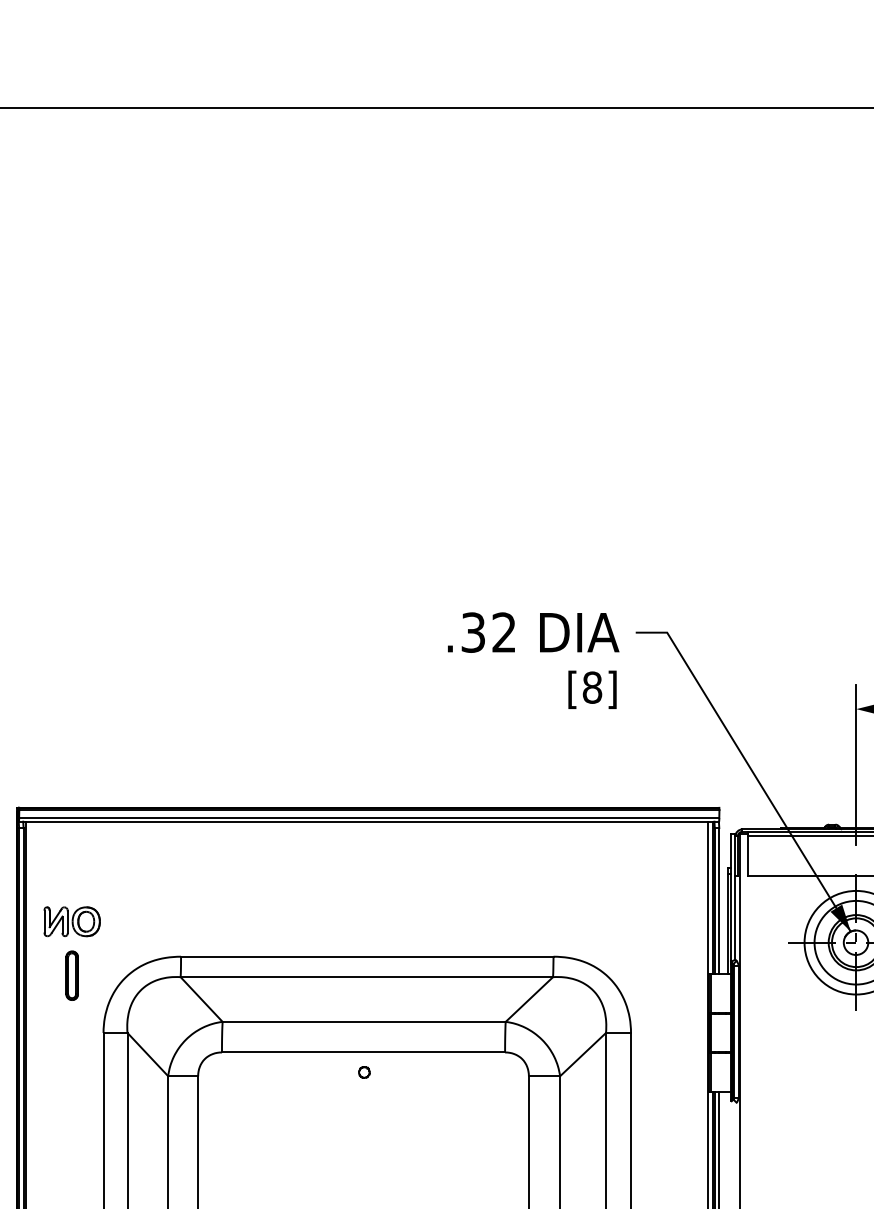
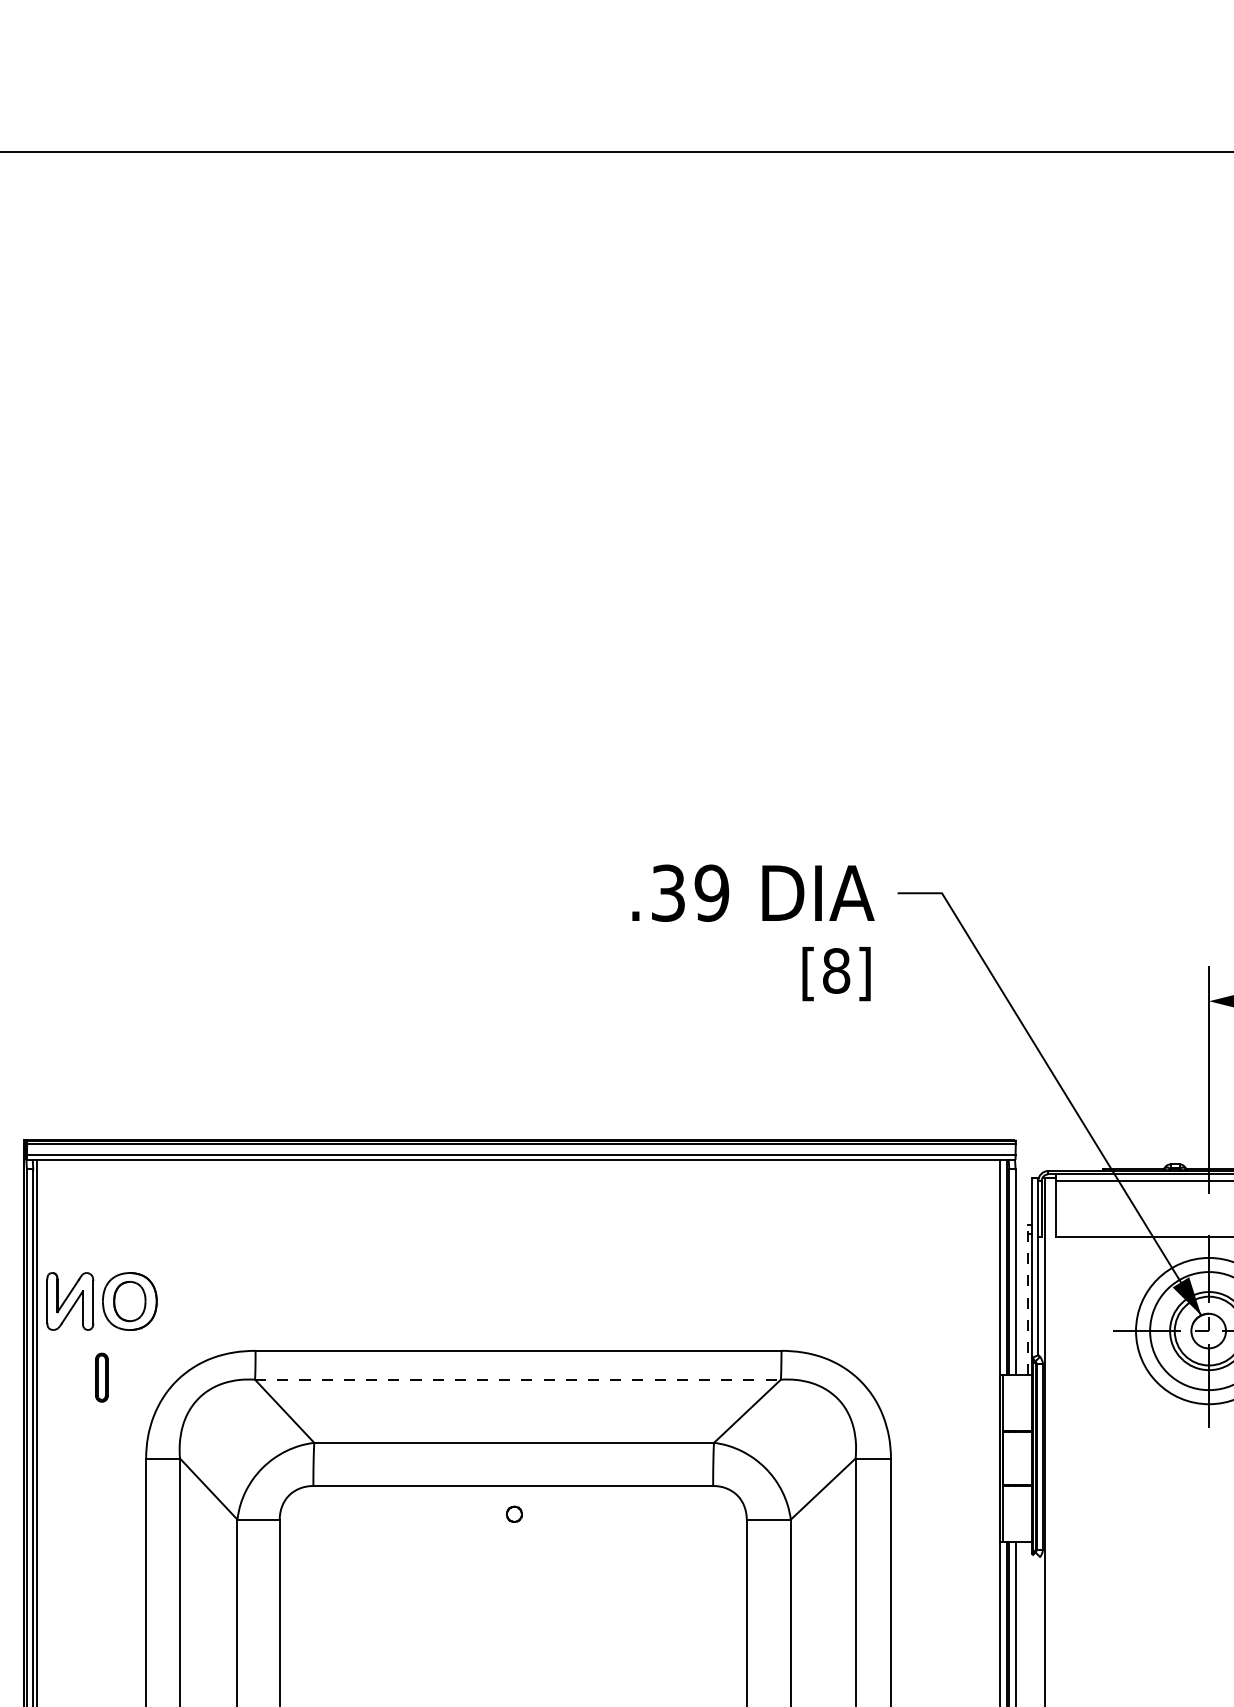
text: (503, 632) -> (711, 892), .32 -> .39
line: (727, 920) -> (1027, 1299), solid -> dashed
part: (71, 921) -> (101, 1301), size x1.4
part: (71, 975) -> (101, 1377), size x0.7
line: (366, 977) -> (517, 1379), solid -> dashed

